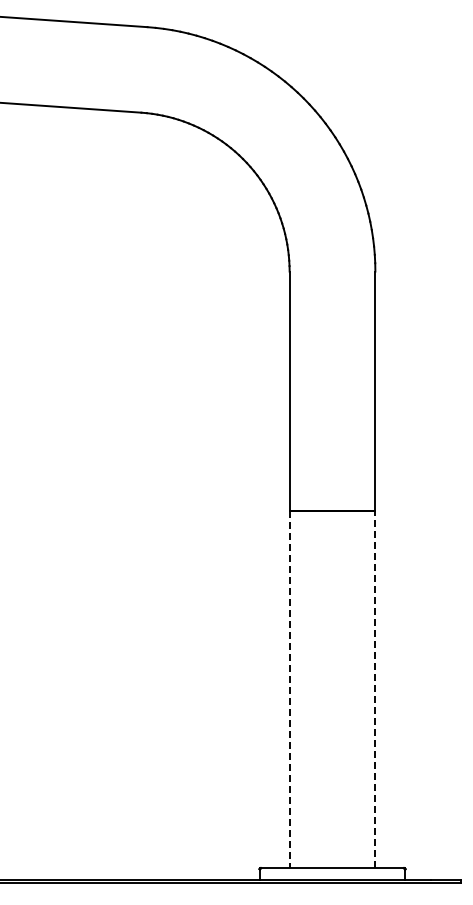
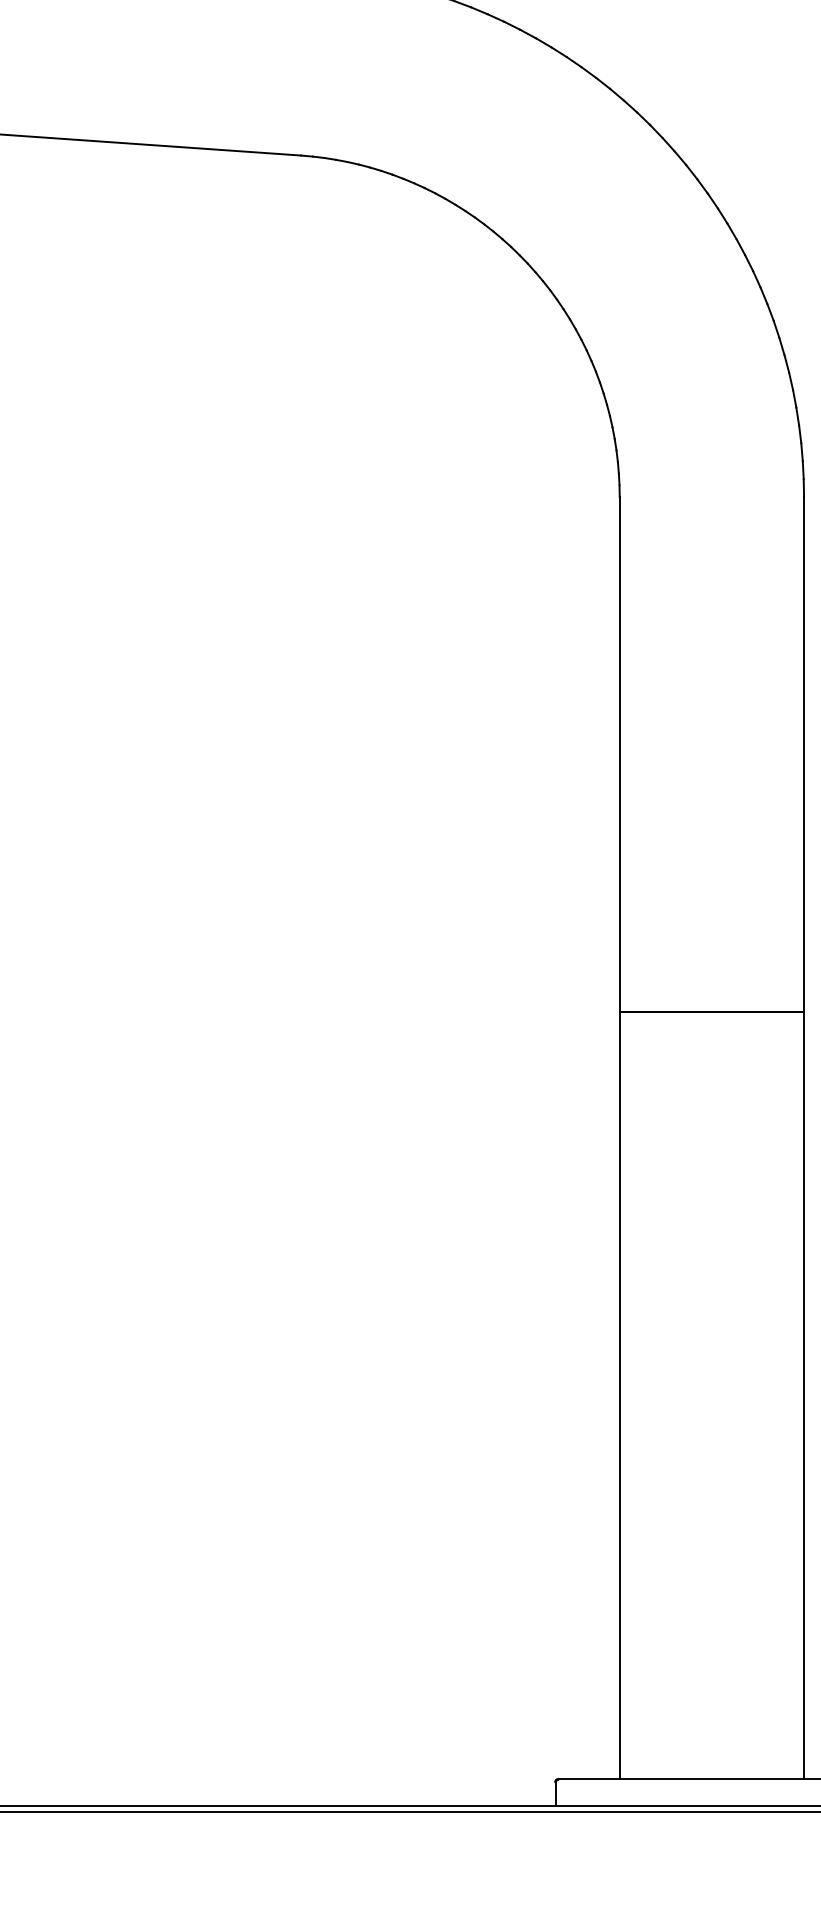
line: (375, 689) -> (804, 1395), dashed -> solid
line: (289, 690) -> (619, 1397), dashed -> solid

